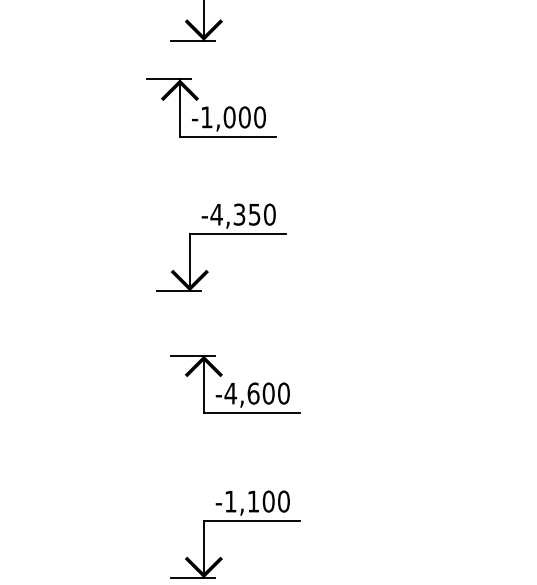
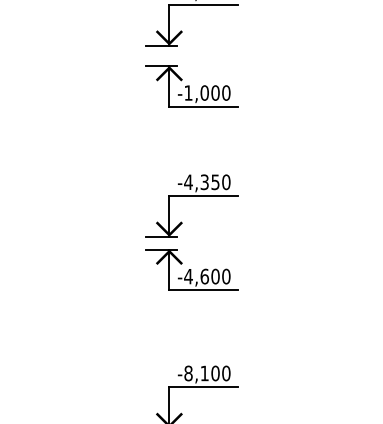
part: (211, 108) -> (191, 86), moved
part: (220, 234) -> (191, 196), moved
part: (234, 383) -> (191, 269), moved
text: (230, 501) -> (188, 373), -1,100 -> -8,100

